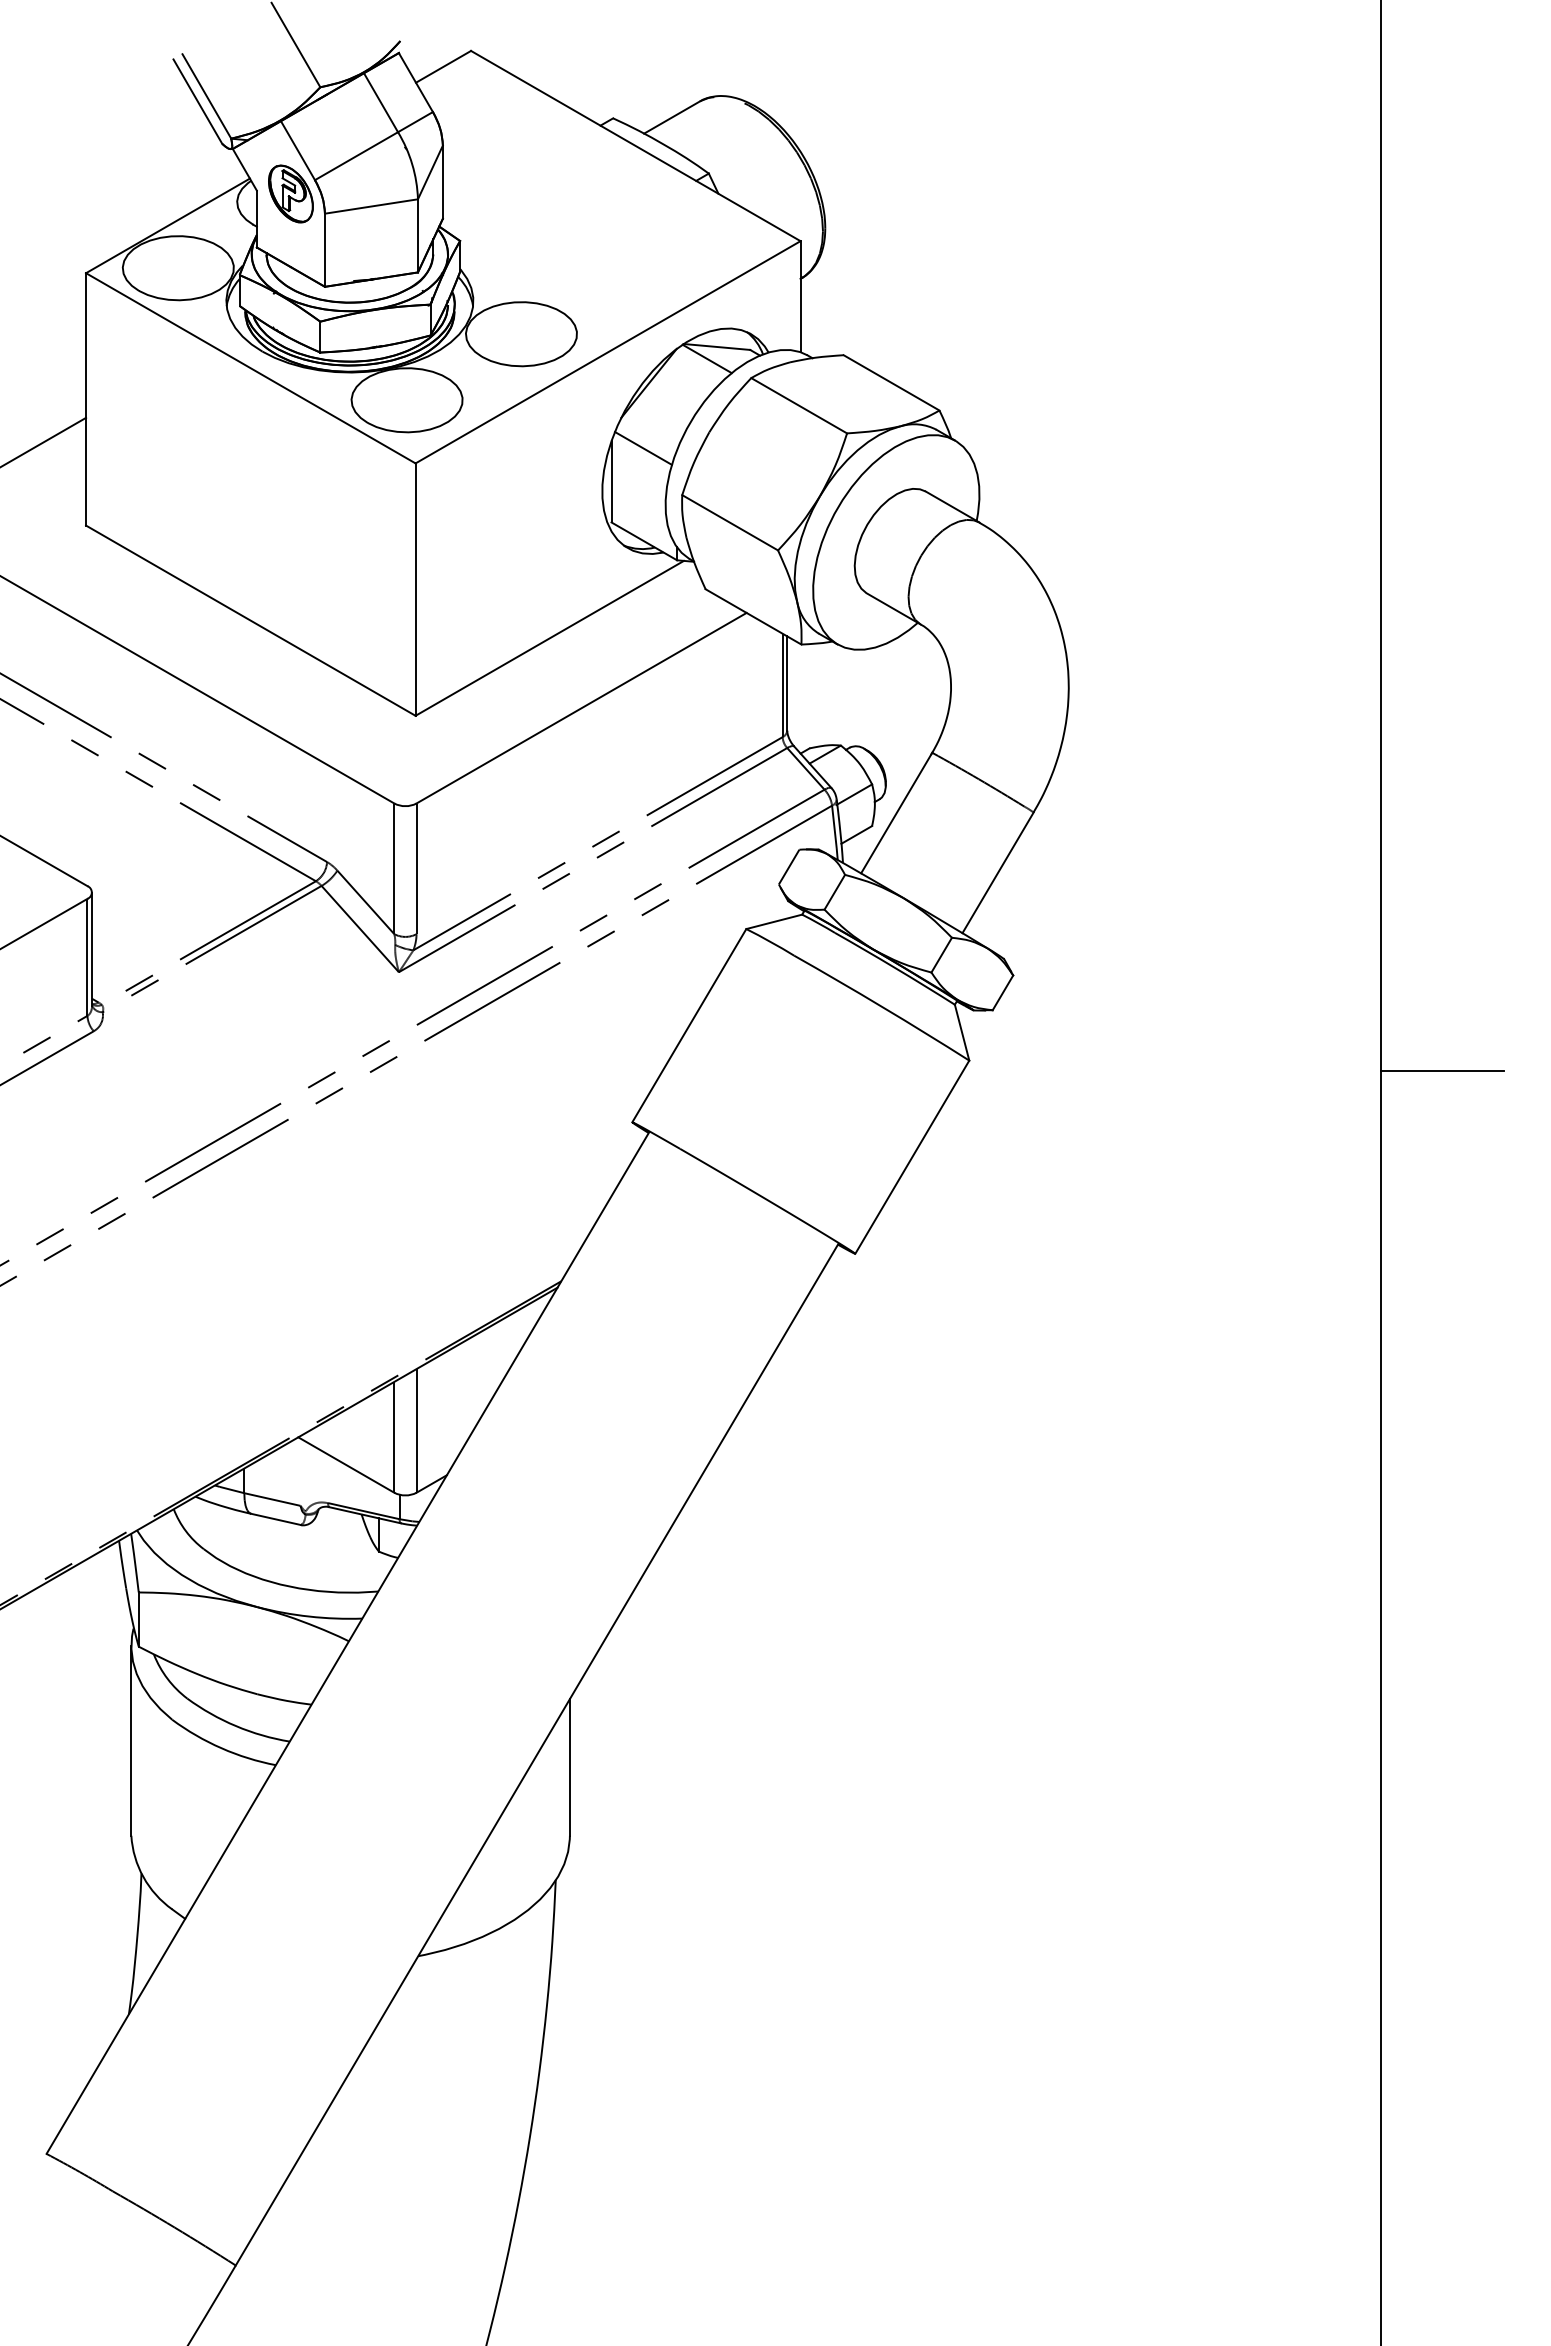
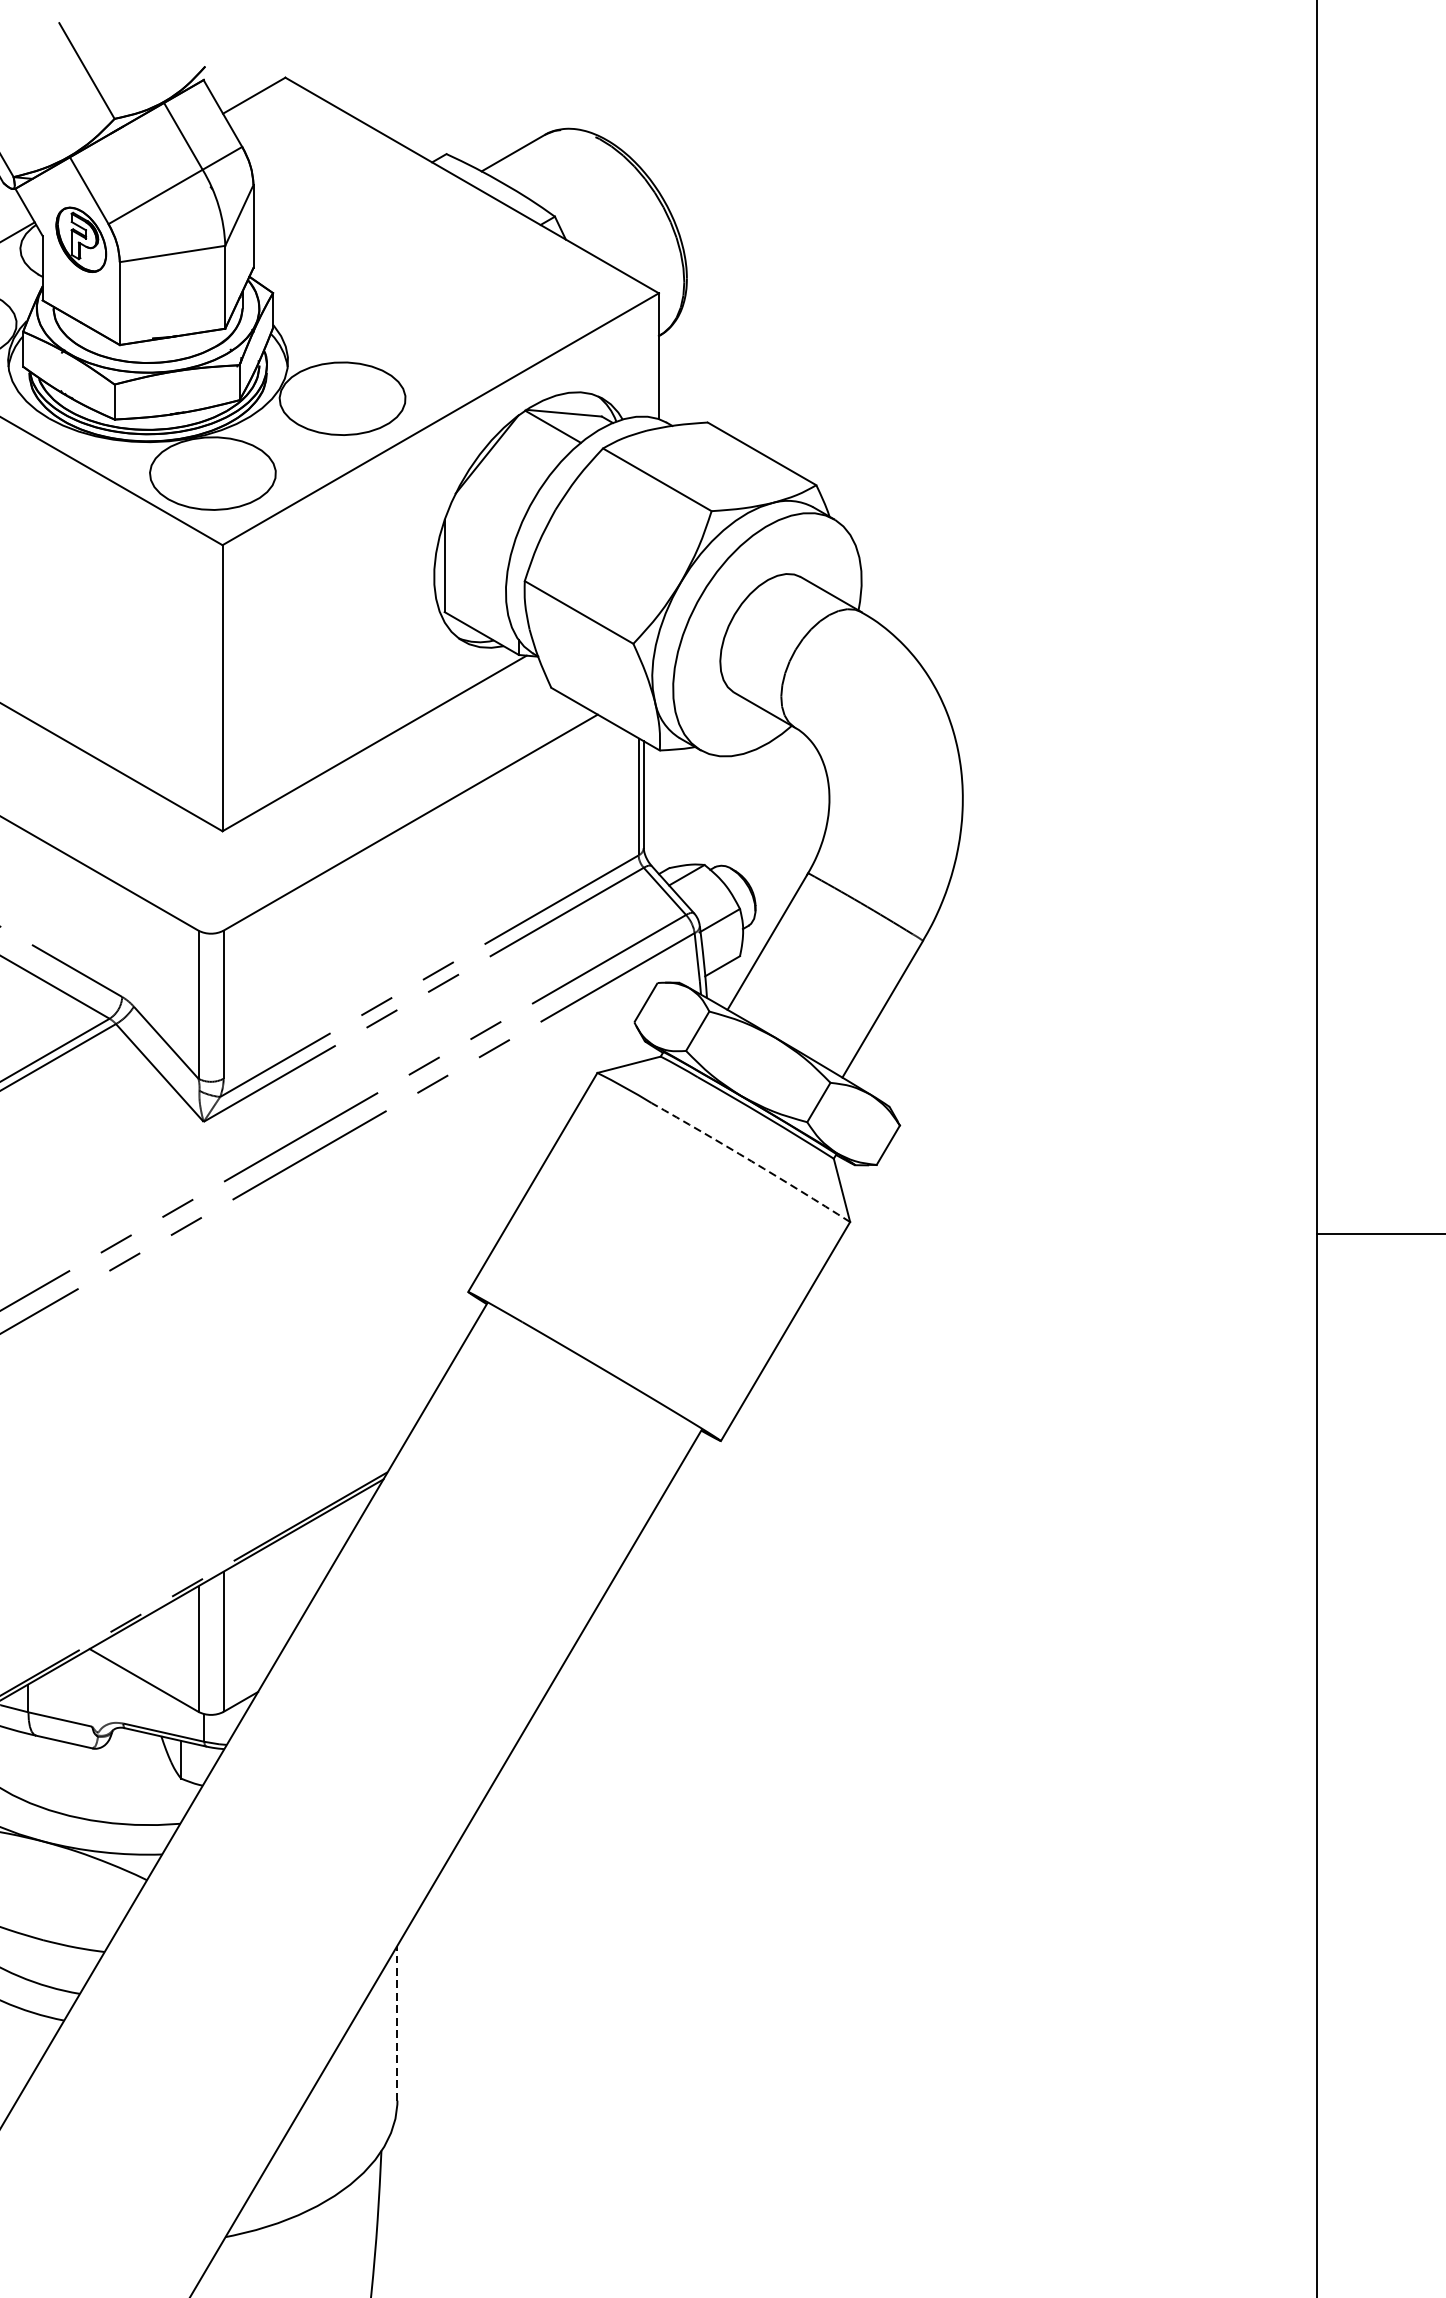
line: (642, 447) -> (479, 527), removed
arc: (882, 1007) -> (751, 1161), solid -> dashed
line: (569, 1766) -> (397, 2022), solid -> dashed

